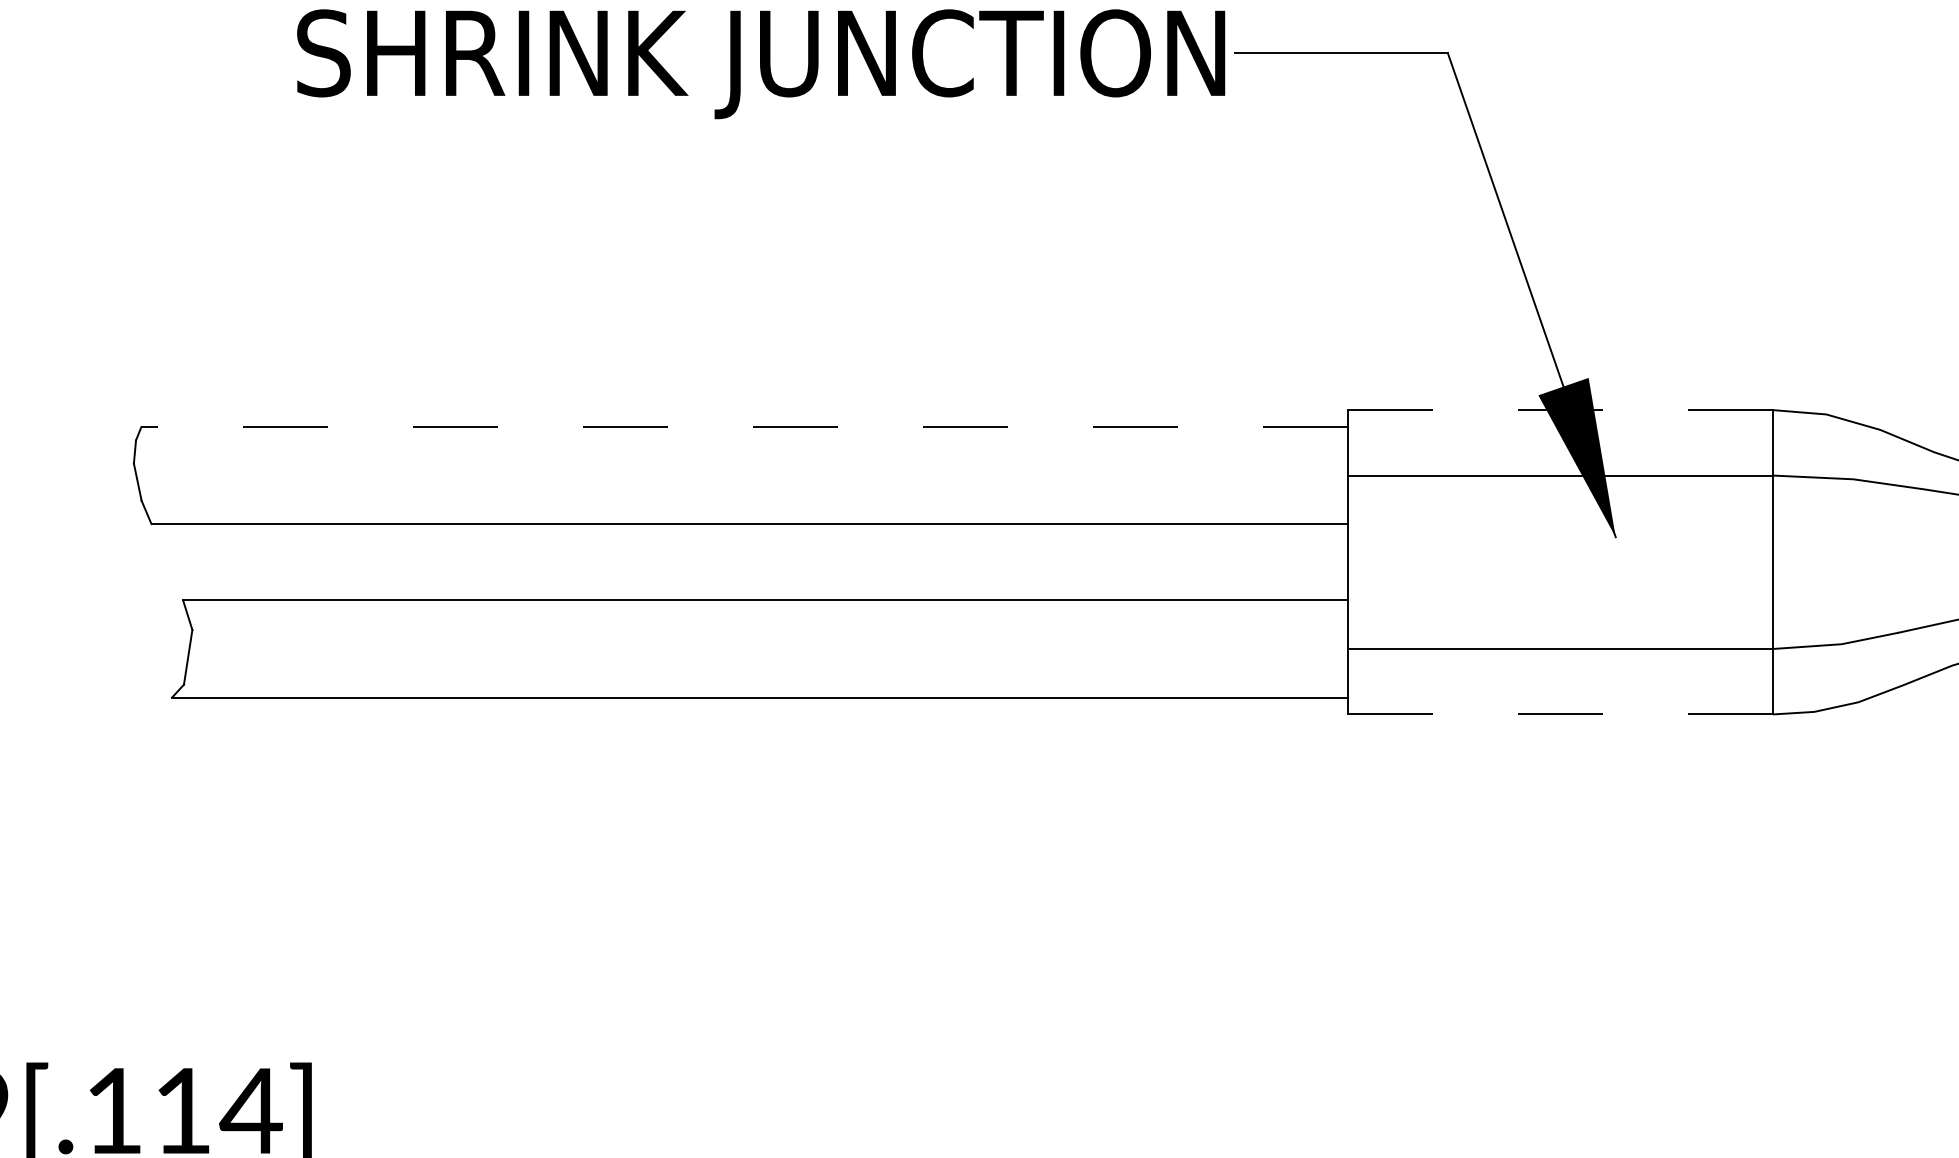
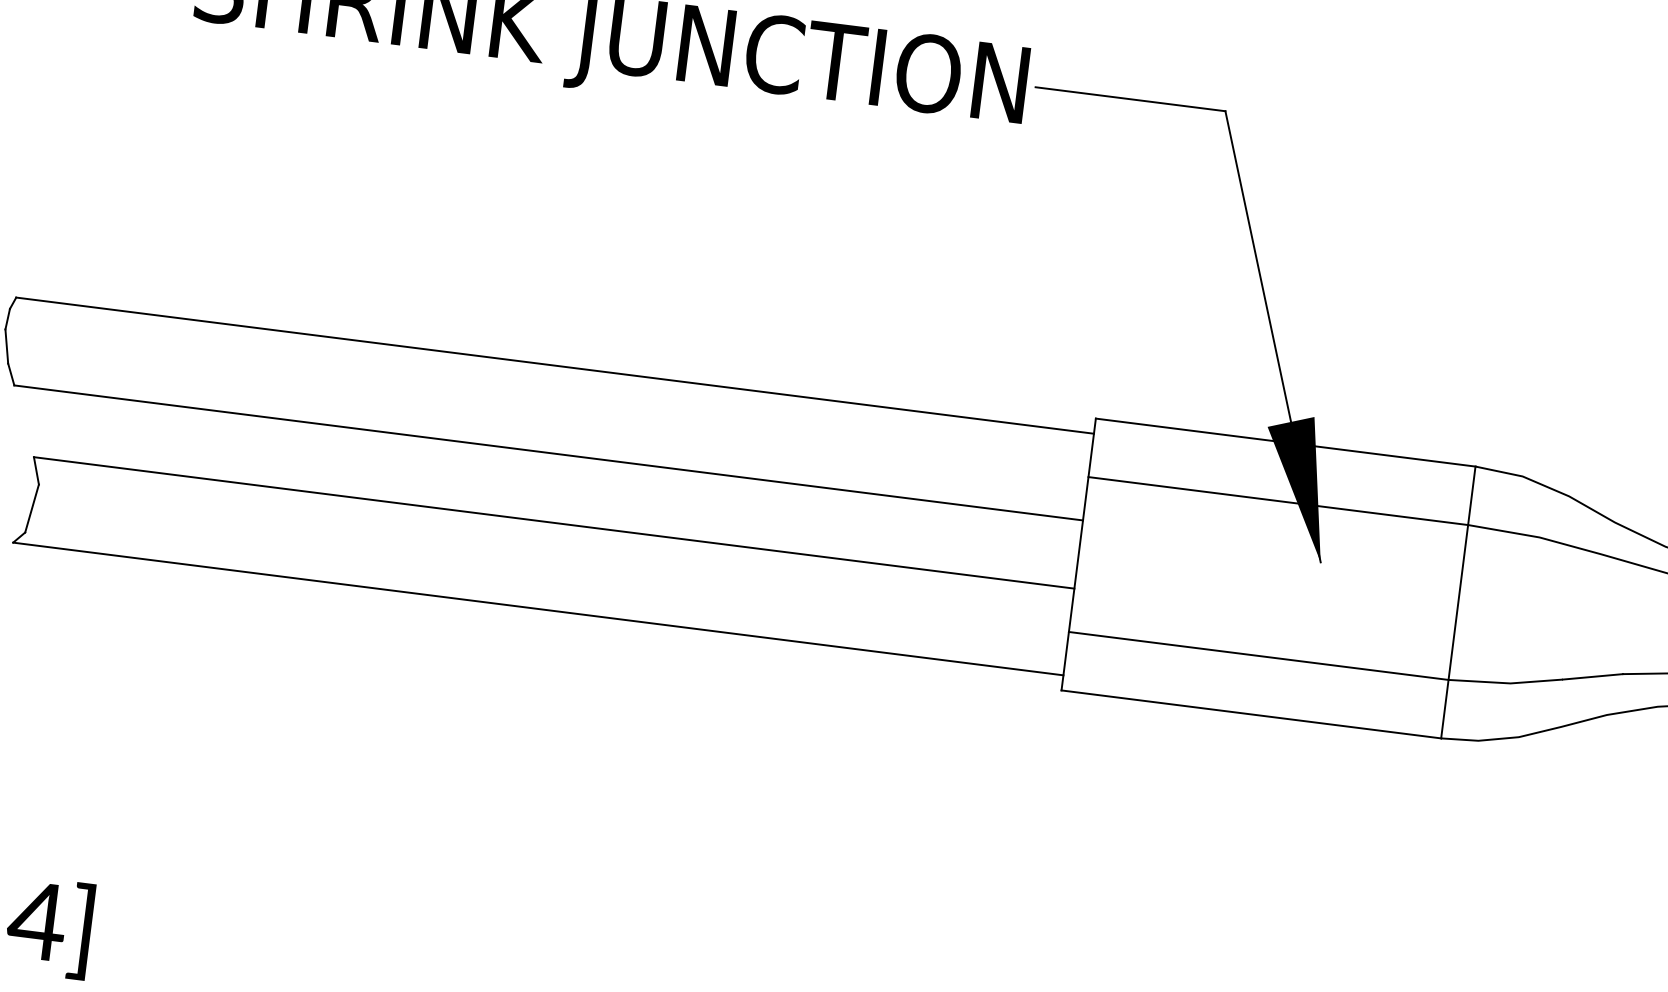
line: (1560, 410) -> (1285, 442), dashed -> solid
line: (744, 427) -> (554, 366), dashed -> solid
line: (1560, 714) -> (1251, 714), dashed -> solid

